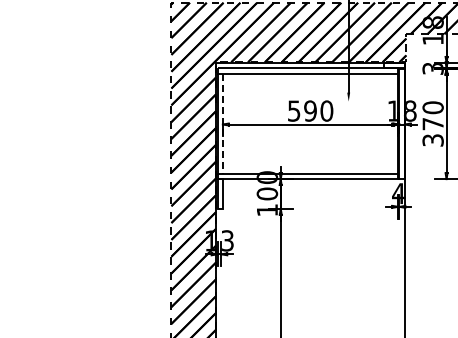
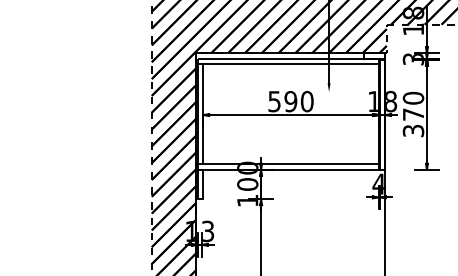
line: (222, 124) -> (202, 115), dashed -> solid

